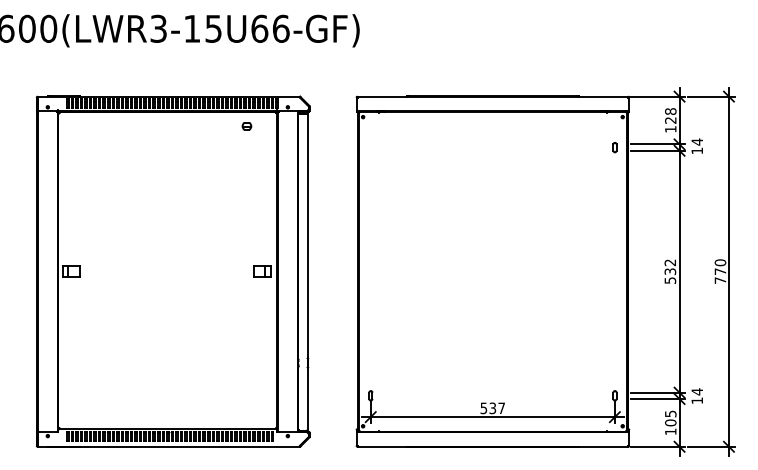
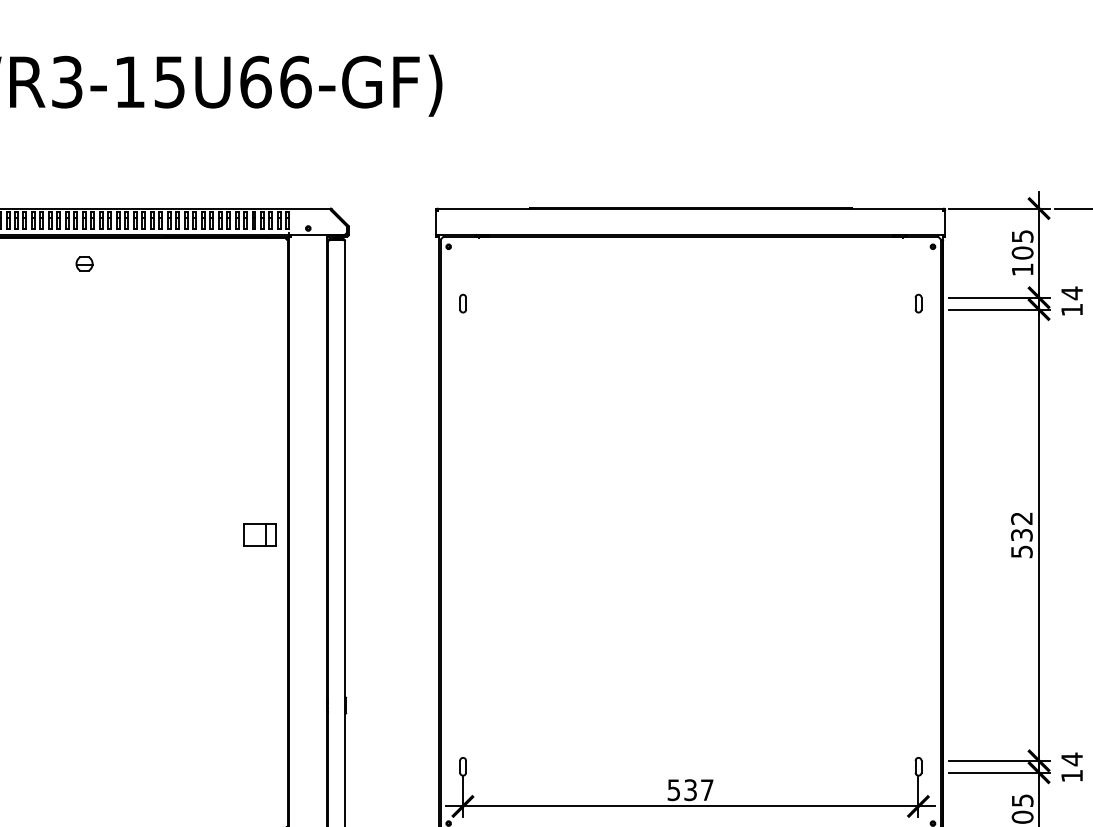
text: (670, 115) -> (1022, 243), 128 -> 105
part: (246, 126) -> (83, 264), moved
part: (370, 147) -> (462, 303), added

